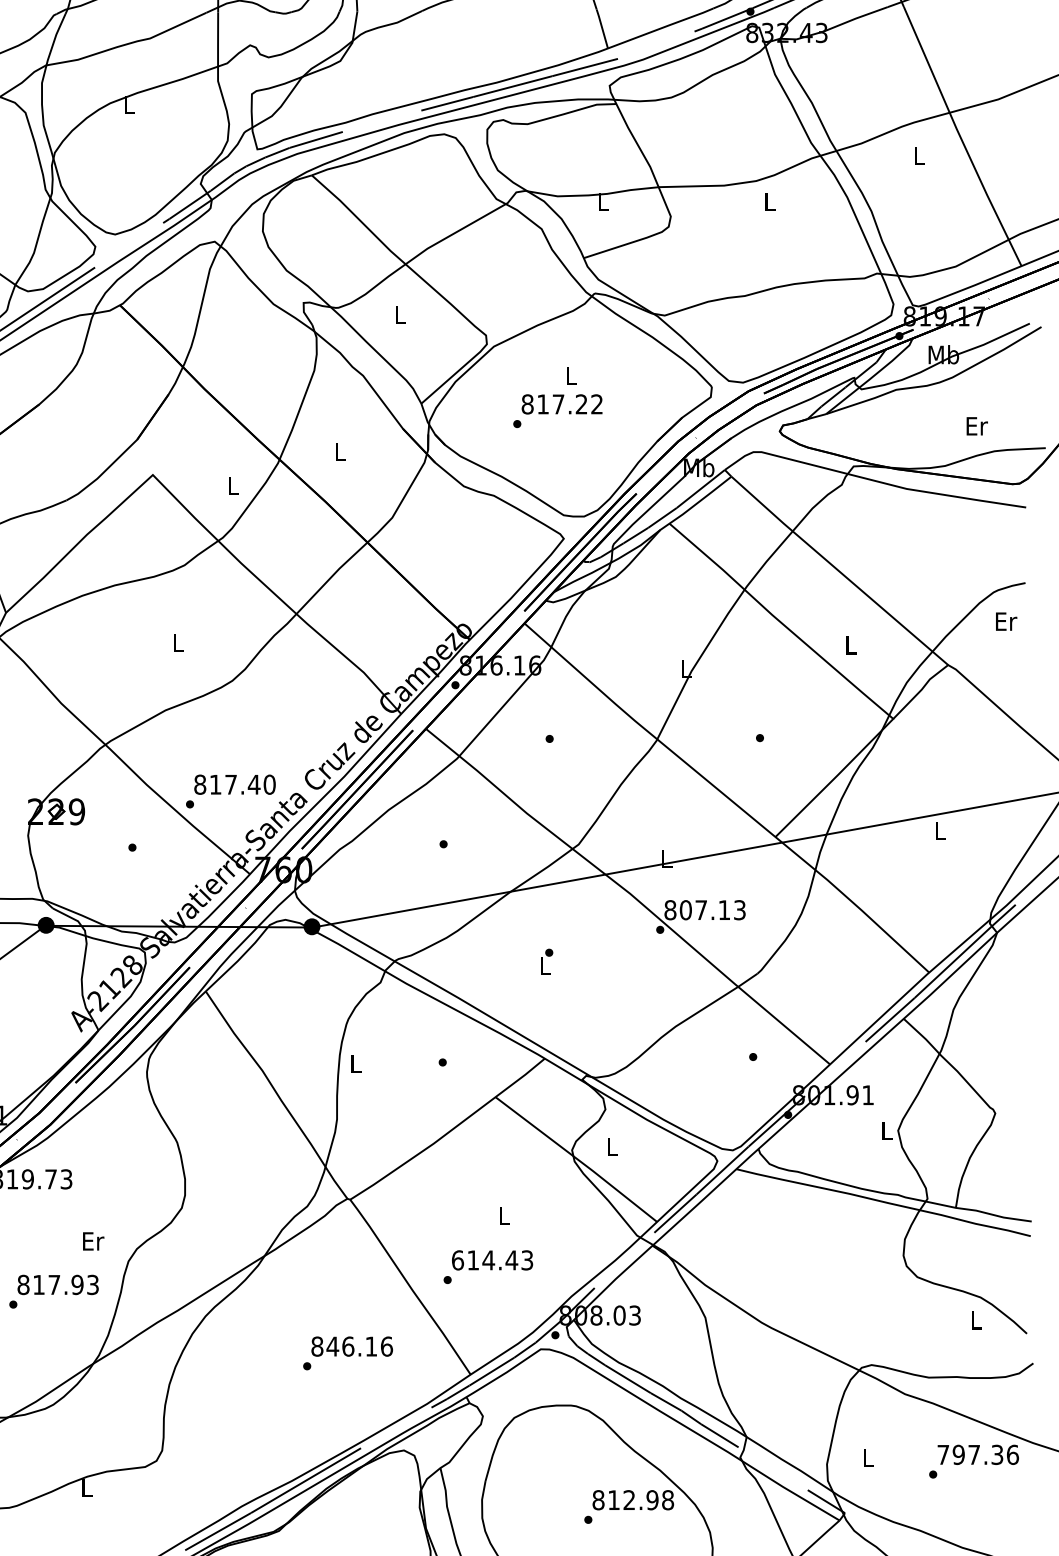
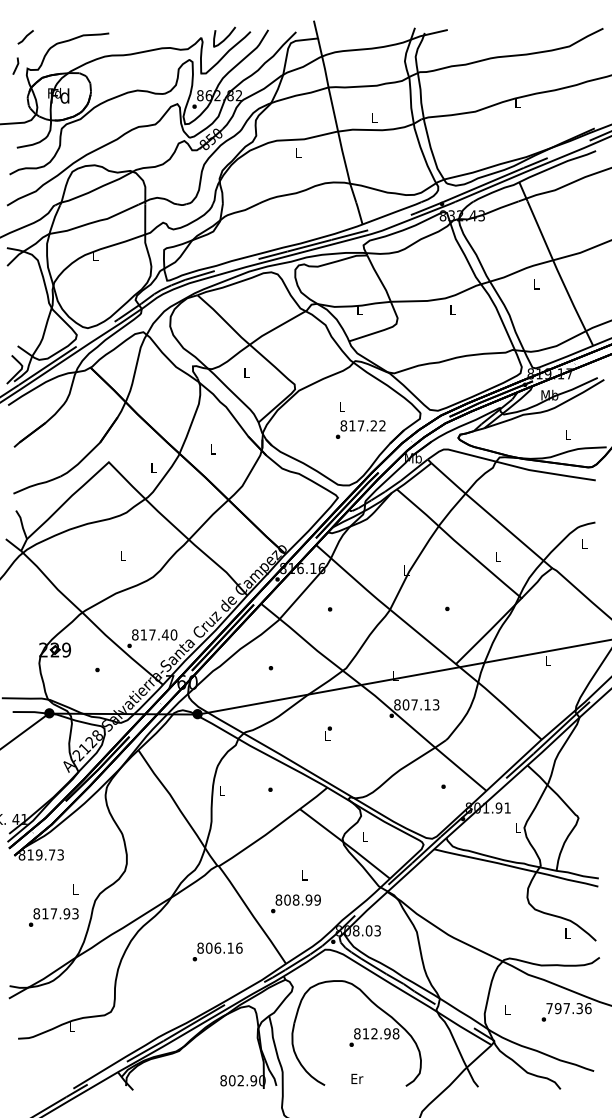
text: (557, 410) -> (360, 429), moved
text: (977, 426) -> (568, 435), Er -> L
text: (1005, 622) -> (584, 544), Er -> L
text: (92, 1241) -> (75, 889), Er -> L
text: (491, 1259) -> (297, 899), 614.43 -> 808.99
text: (331, 1345) -> (208, 947), 846.16 -> 806.16

